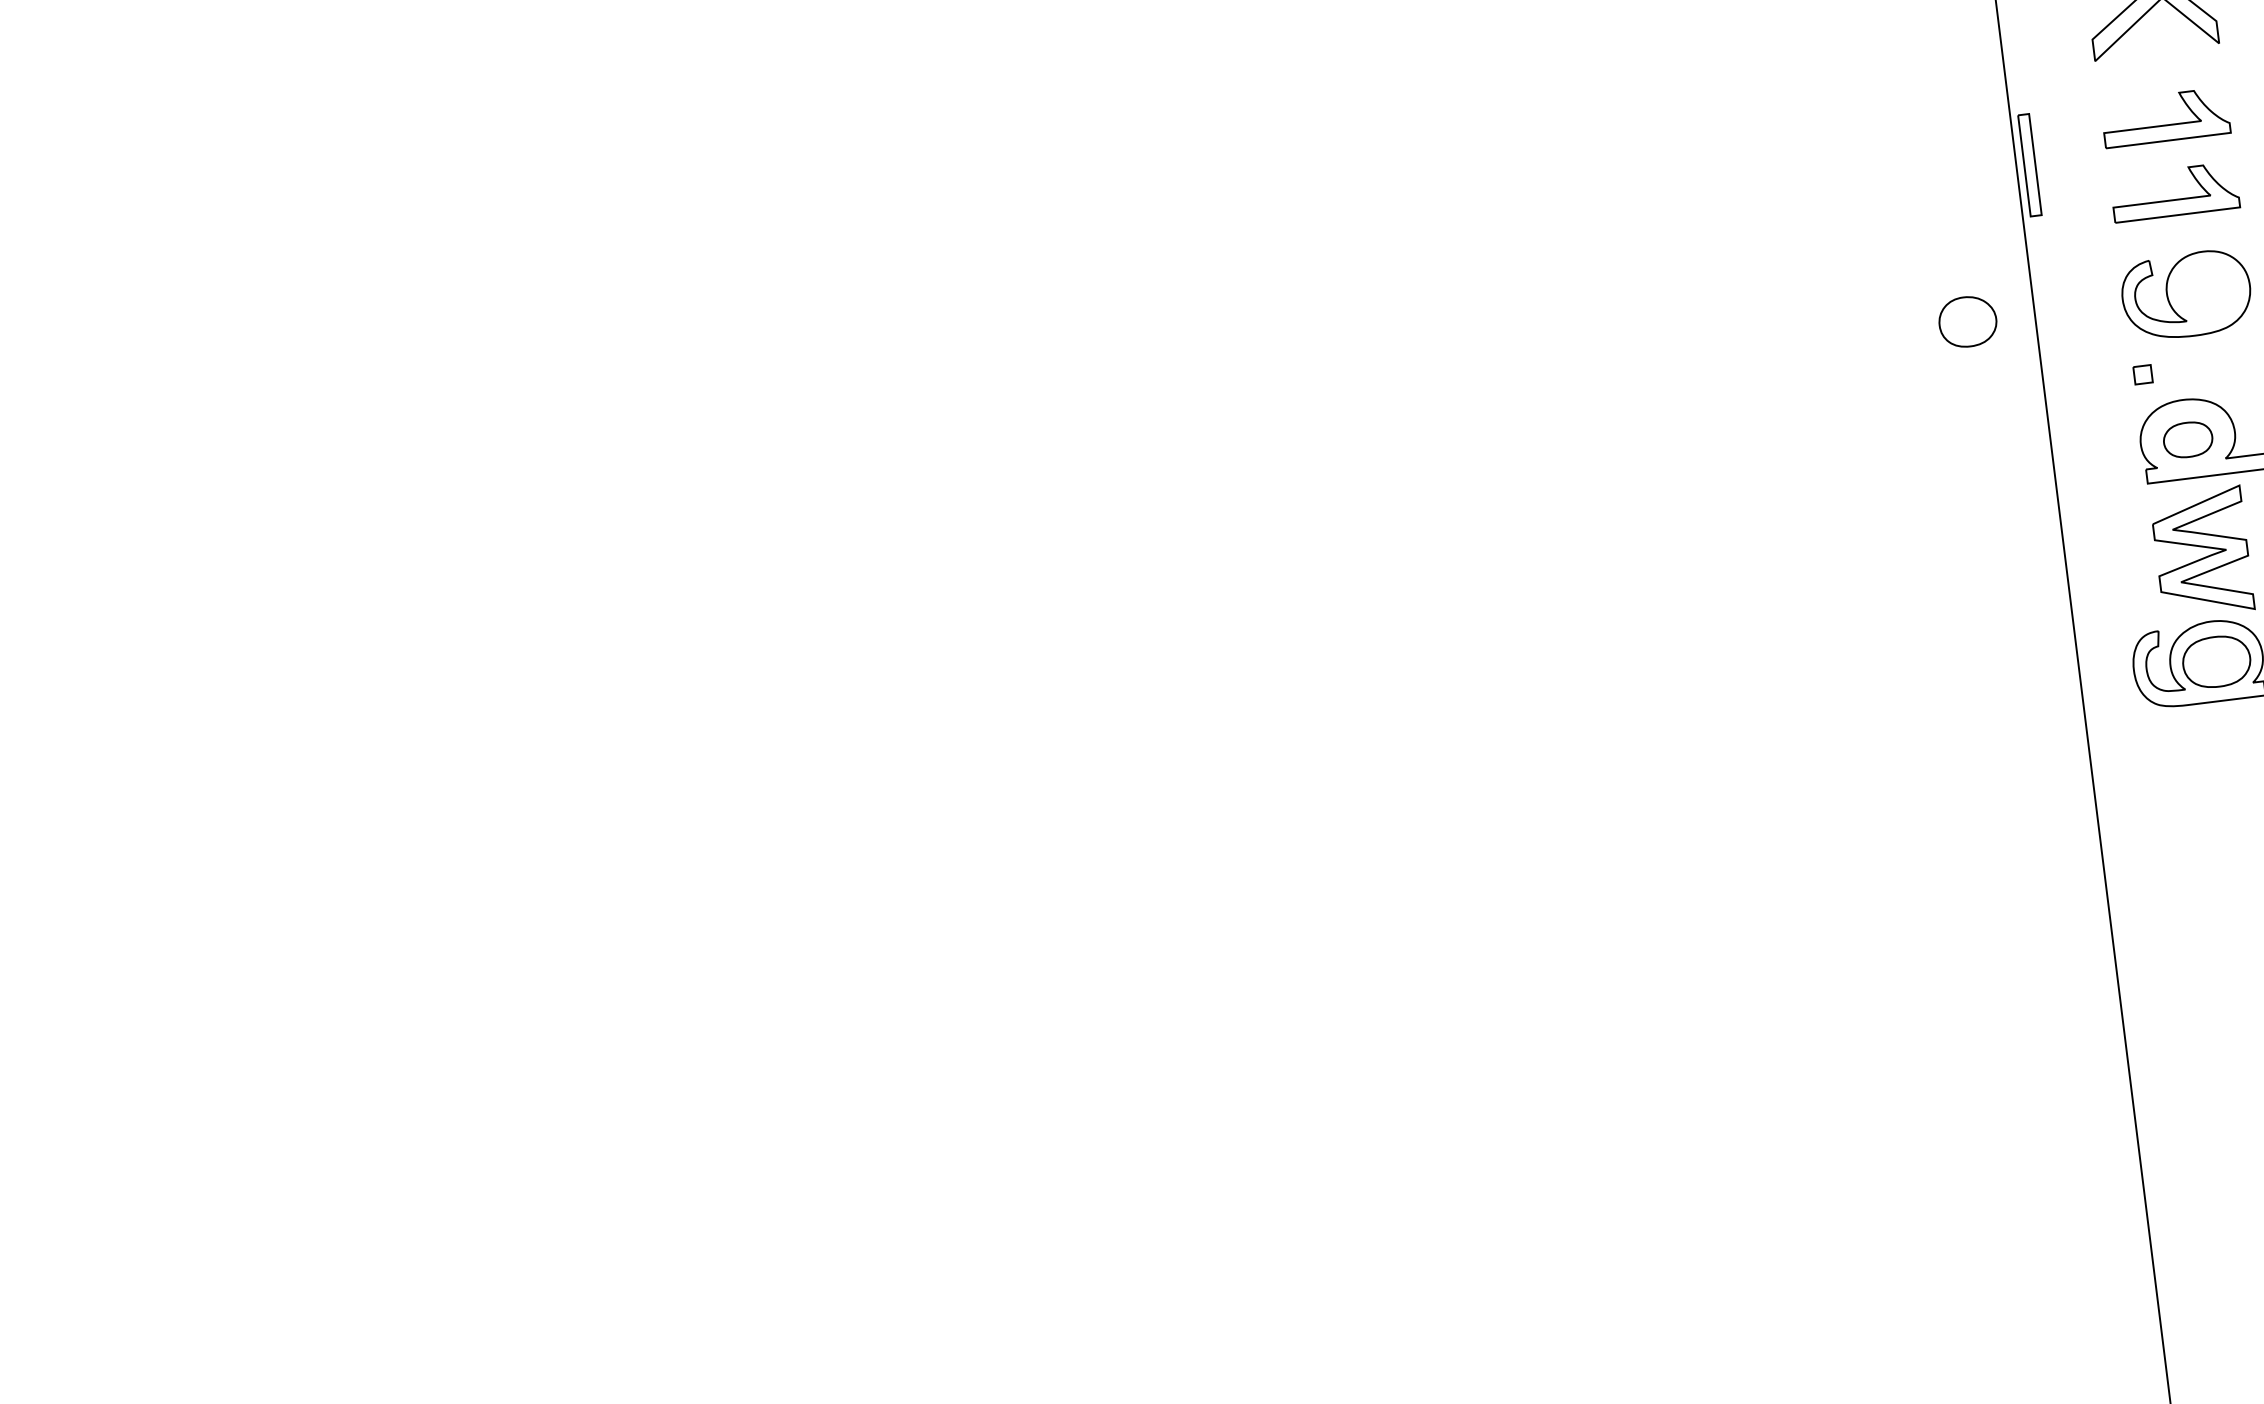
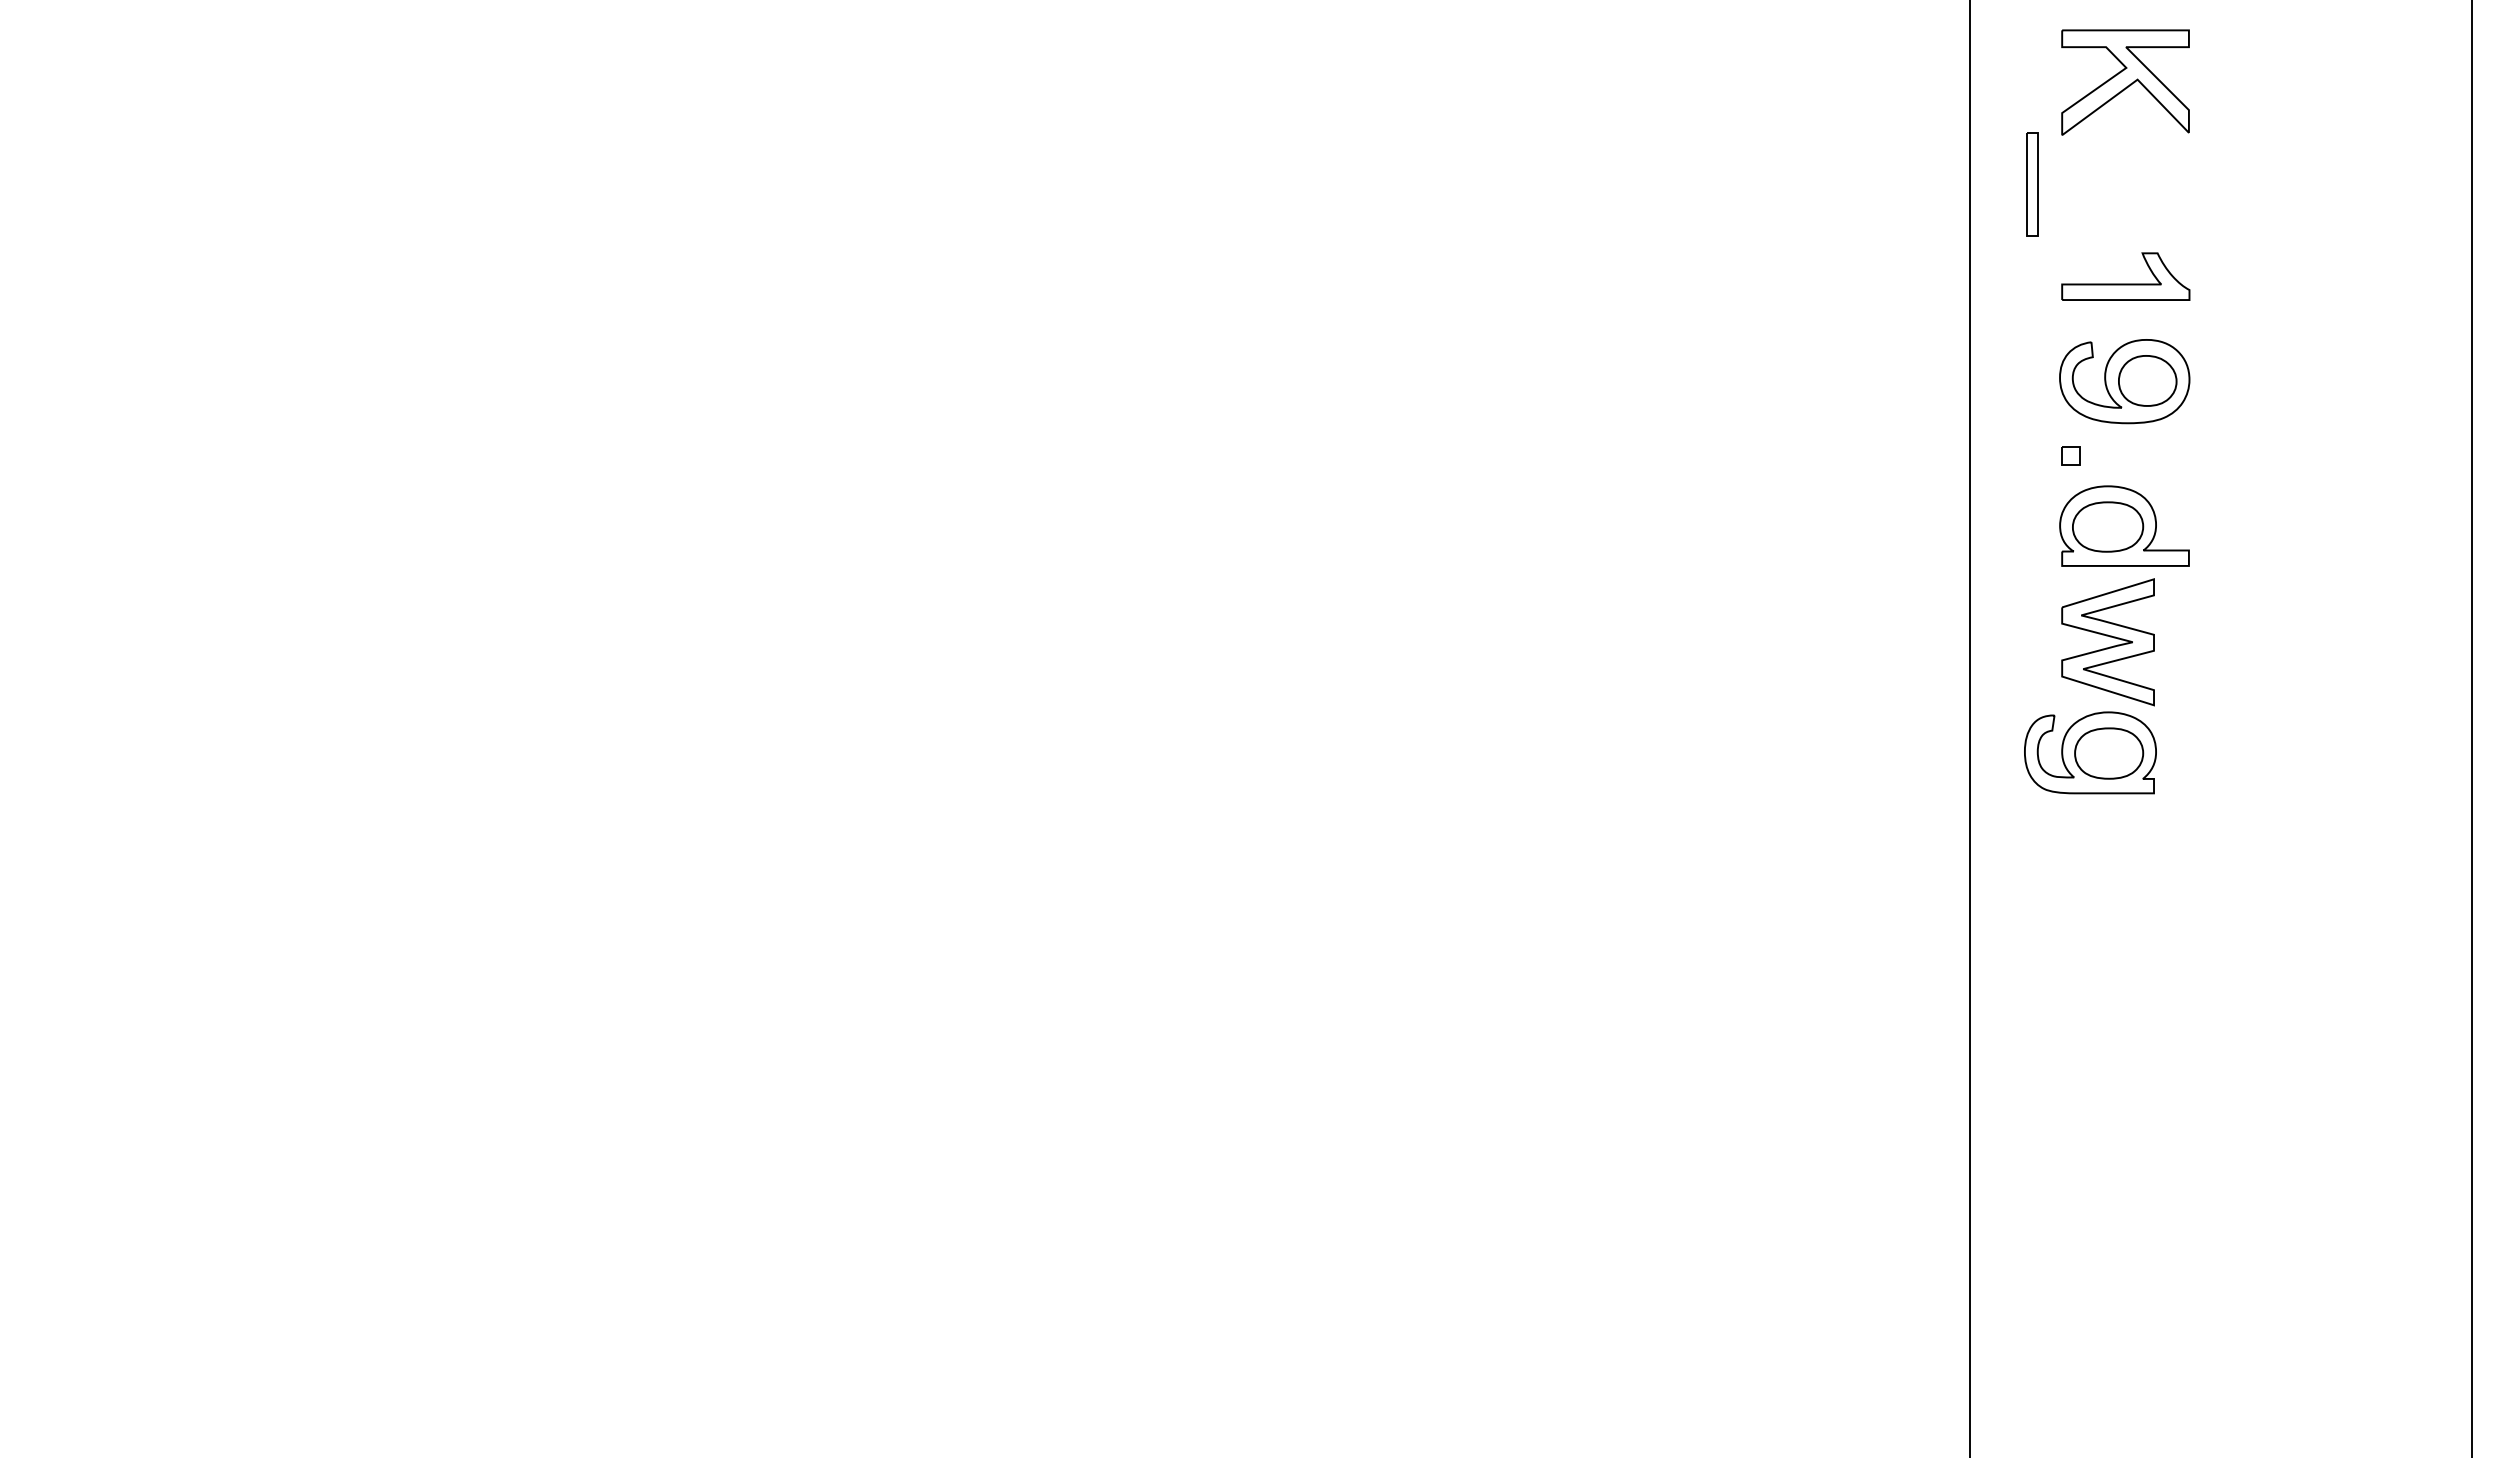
part: (2166, 124) -> (2125, 207), removed
part: (2029, 165) -> (2032, 184), moved
part: (1967, 321) -> (2147, 380), moved
part: (2188, 439) -> (2108, 526), size x1.43

